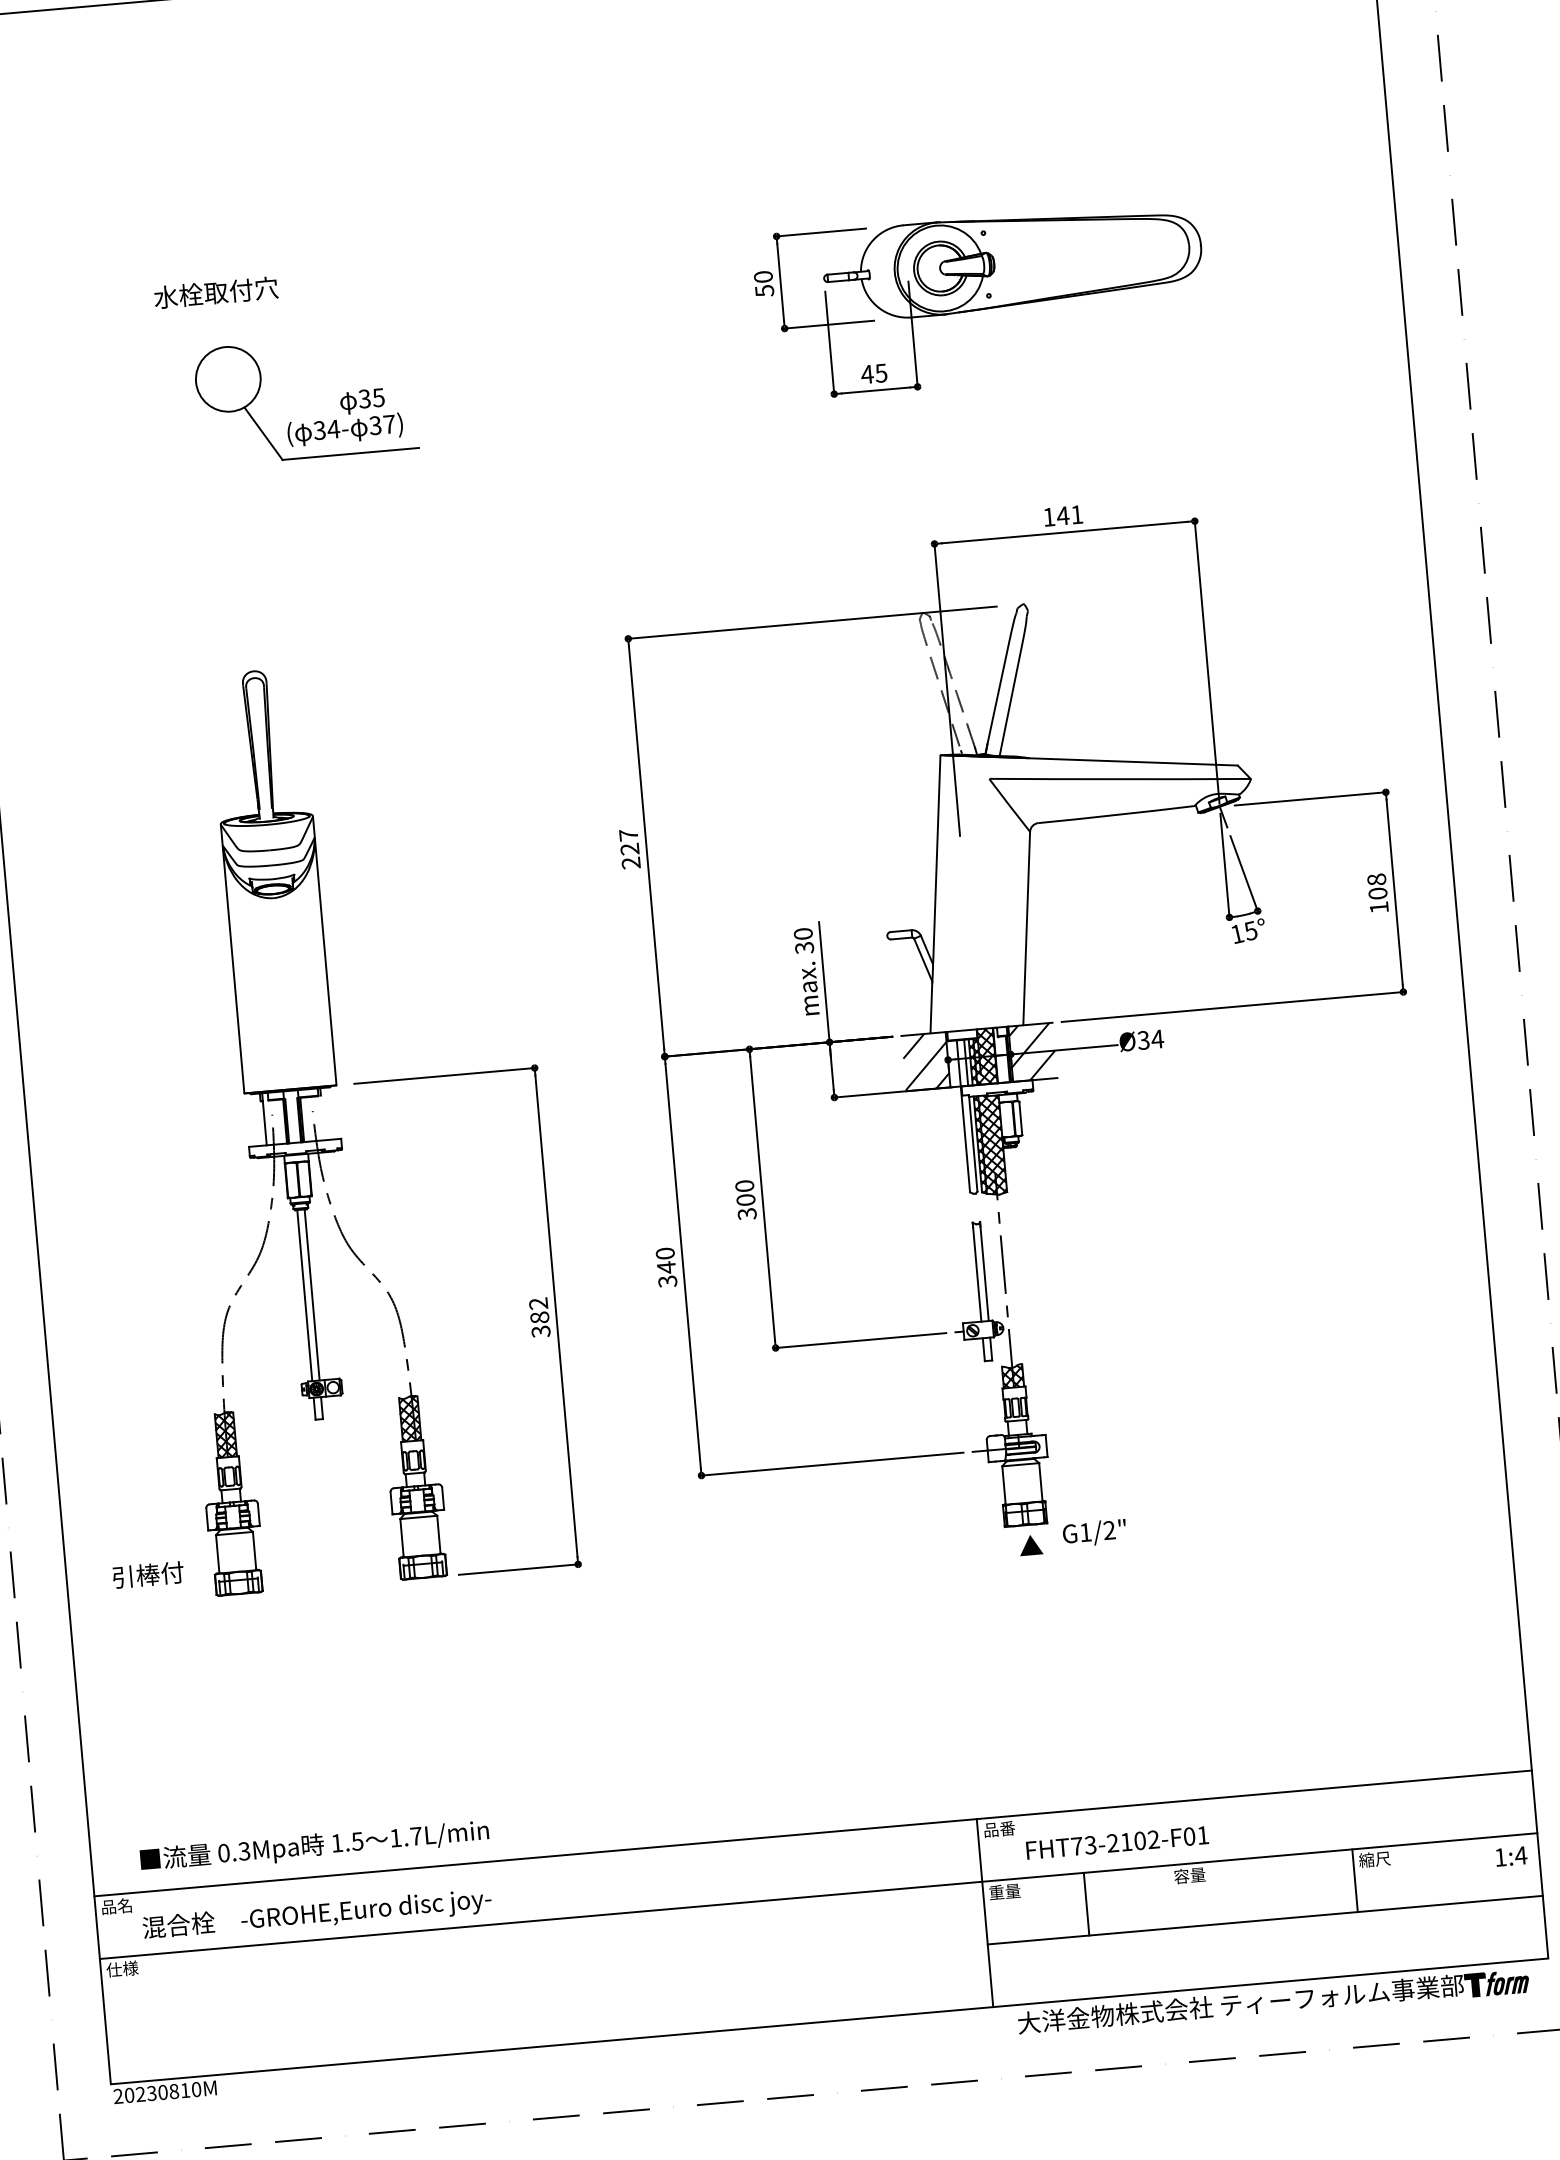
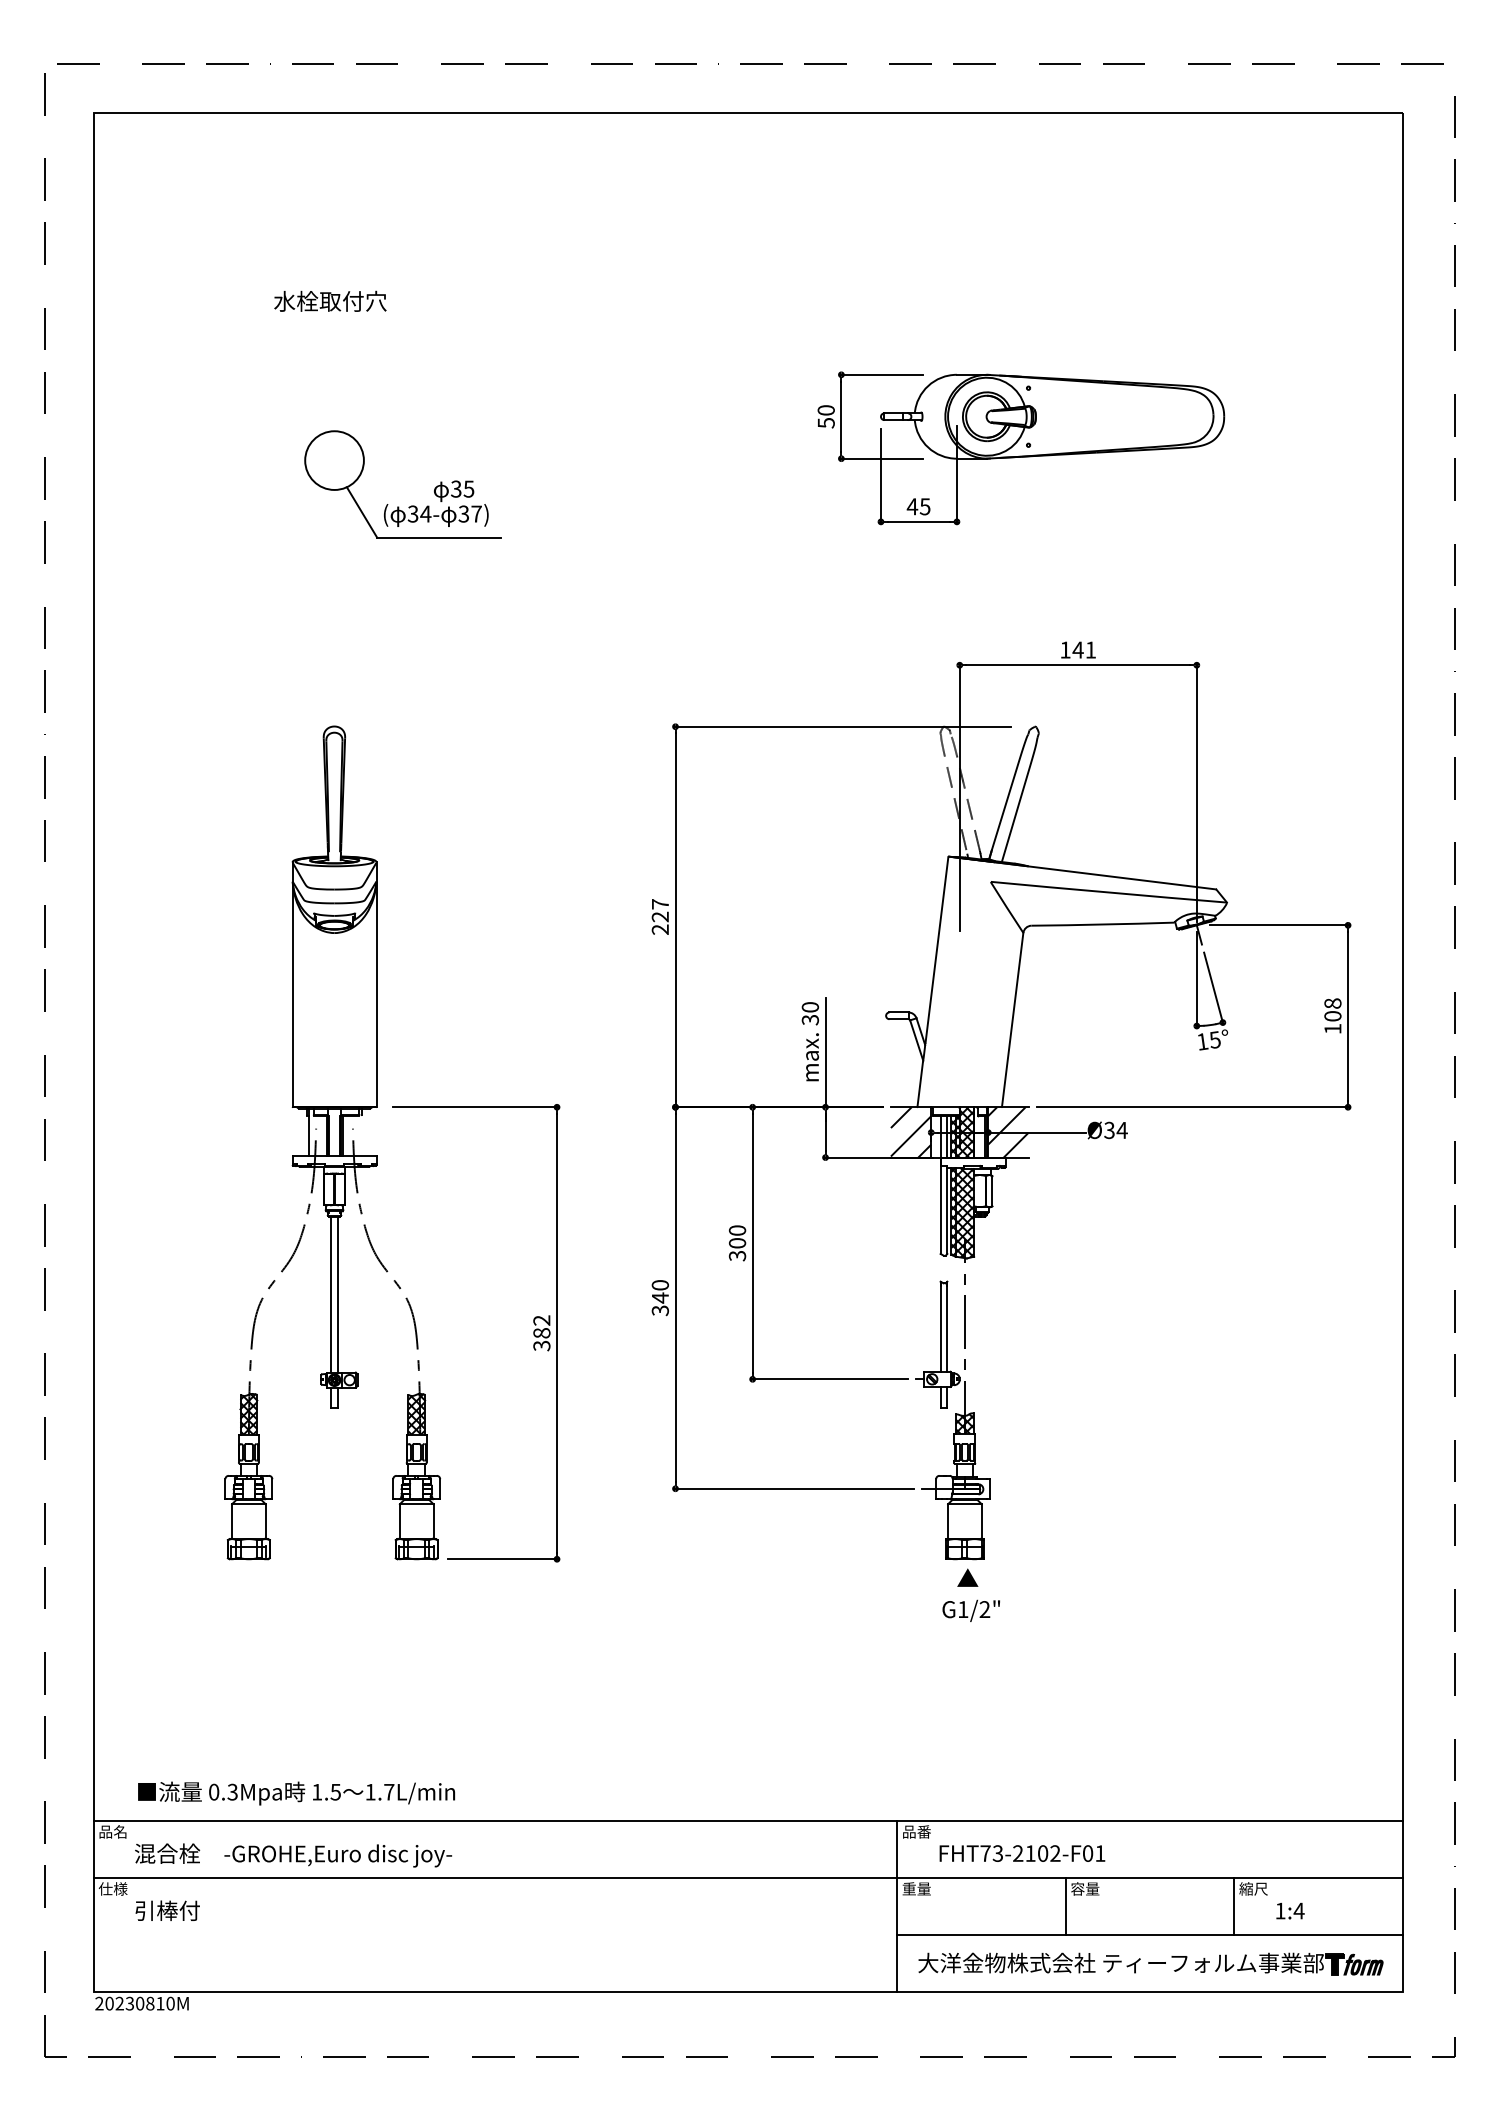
text: (216, 291) -> (330, 300), moved
text: (1093, 1532) -> (970, 1610), moved
text: (148, 1574) -> (167, 1910), moved
text: (1511, 1855) -> (1290, 1910), moved
line: (1086, 1904) -> (1065, 1906), moved
part: (1273, 2001) -> (1150, 1963), moved

